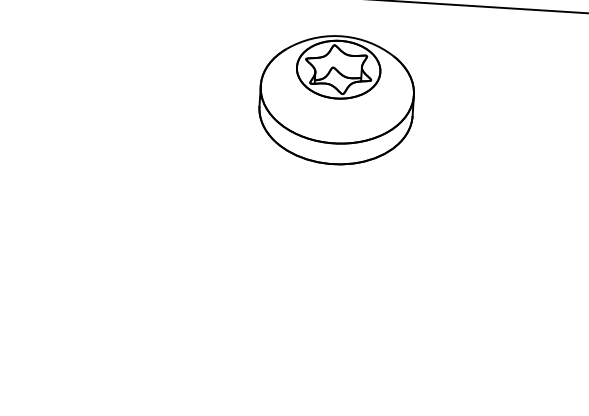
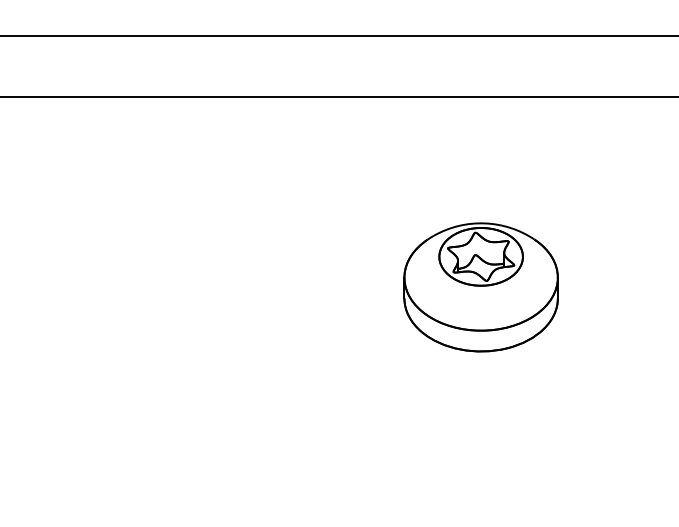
part: (336, 100) -> (480, 287), moved

